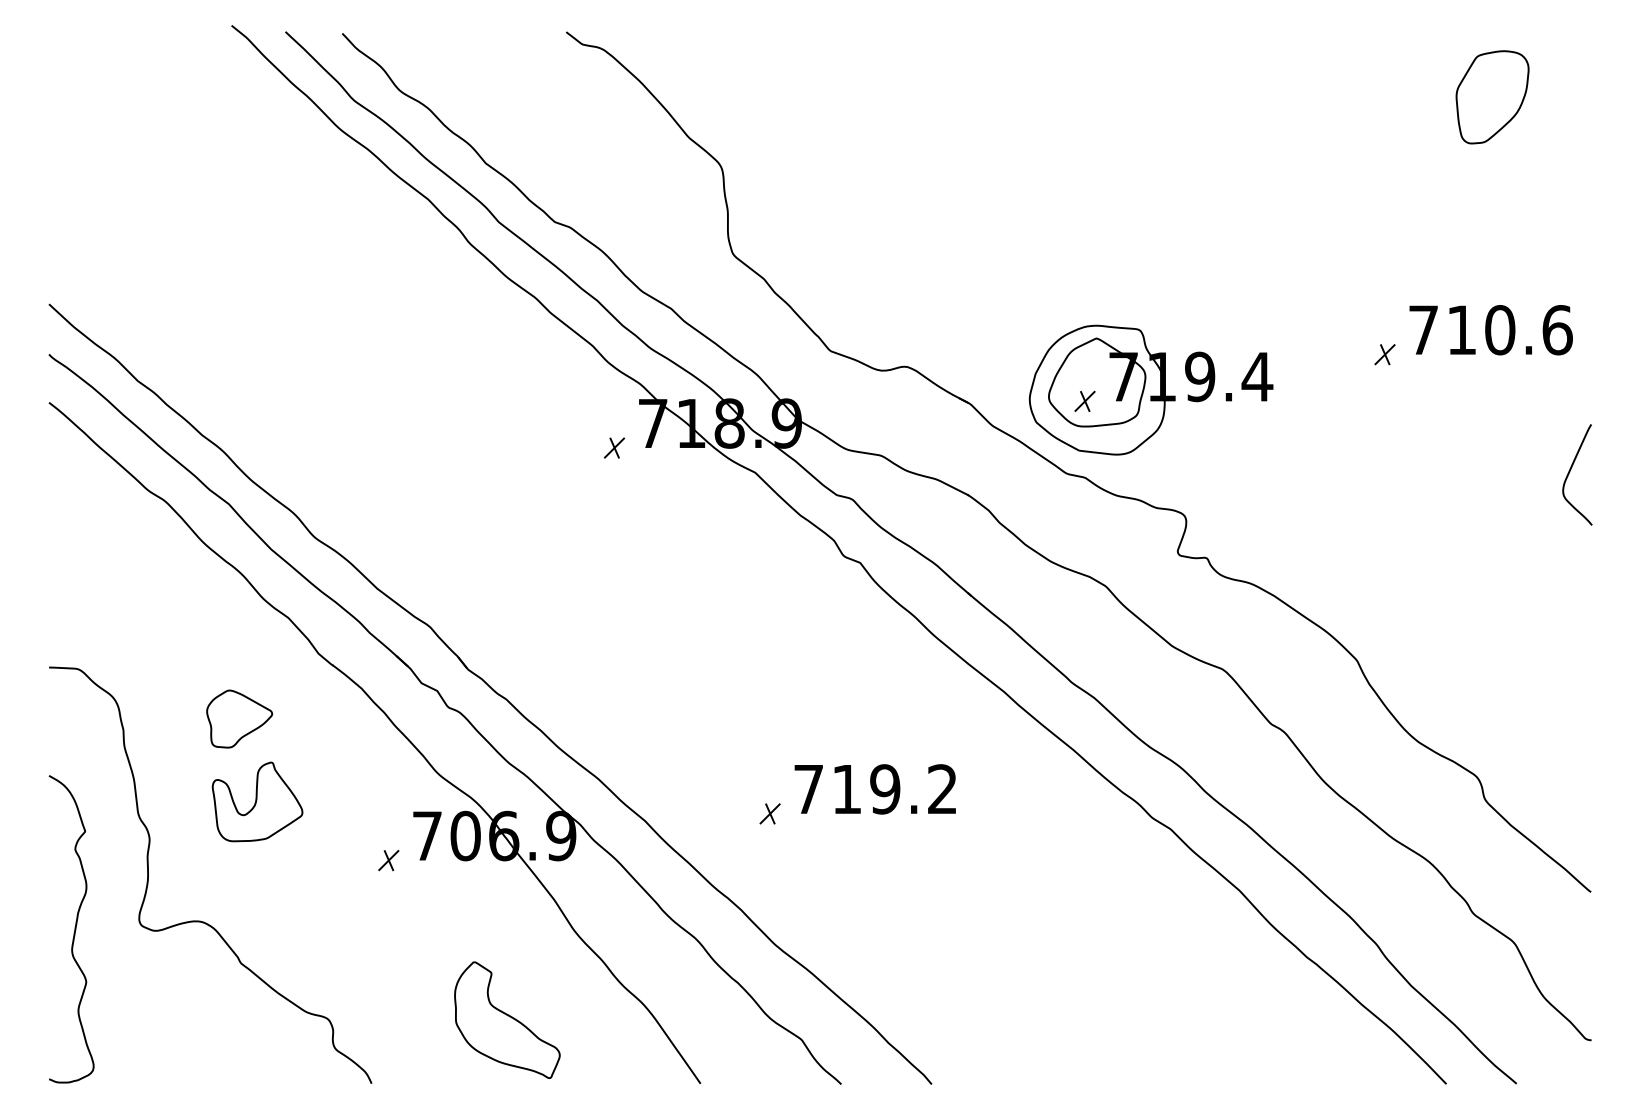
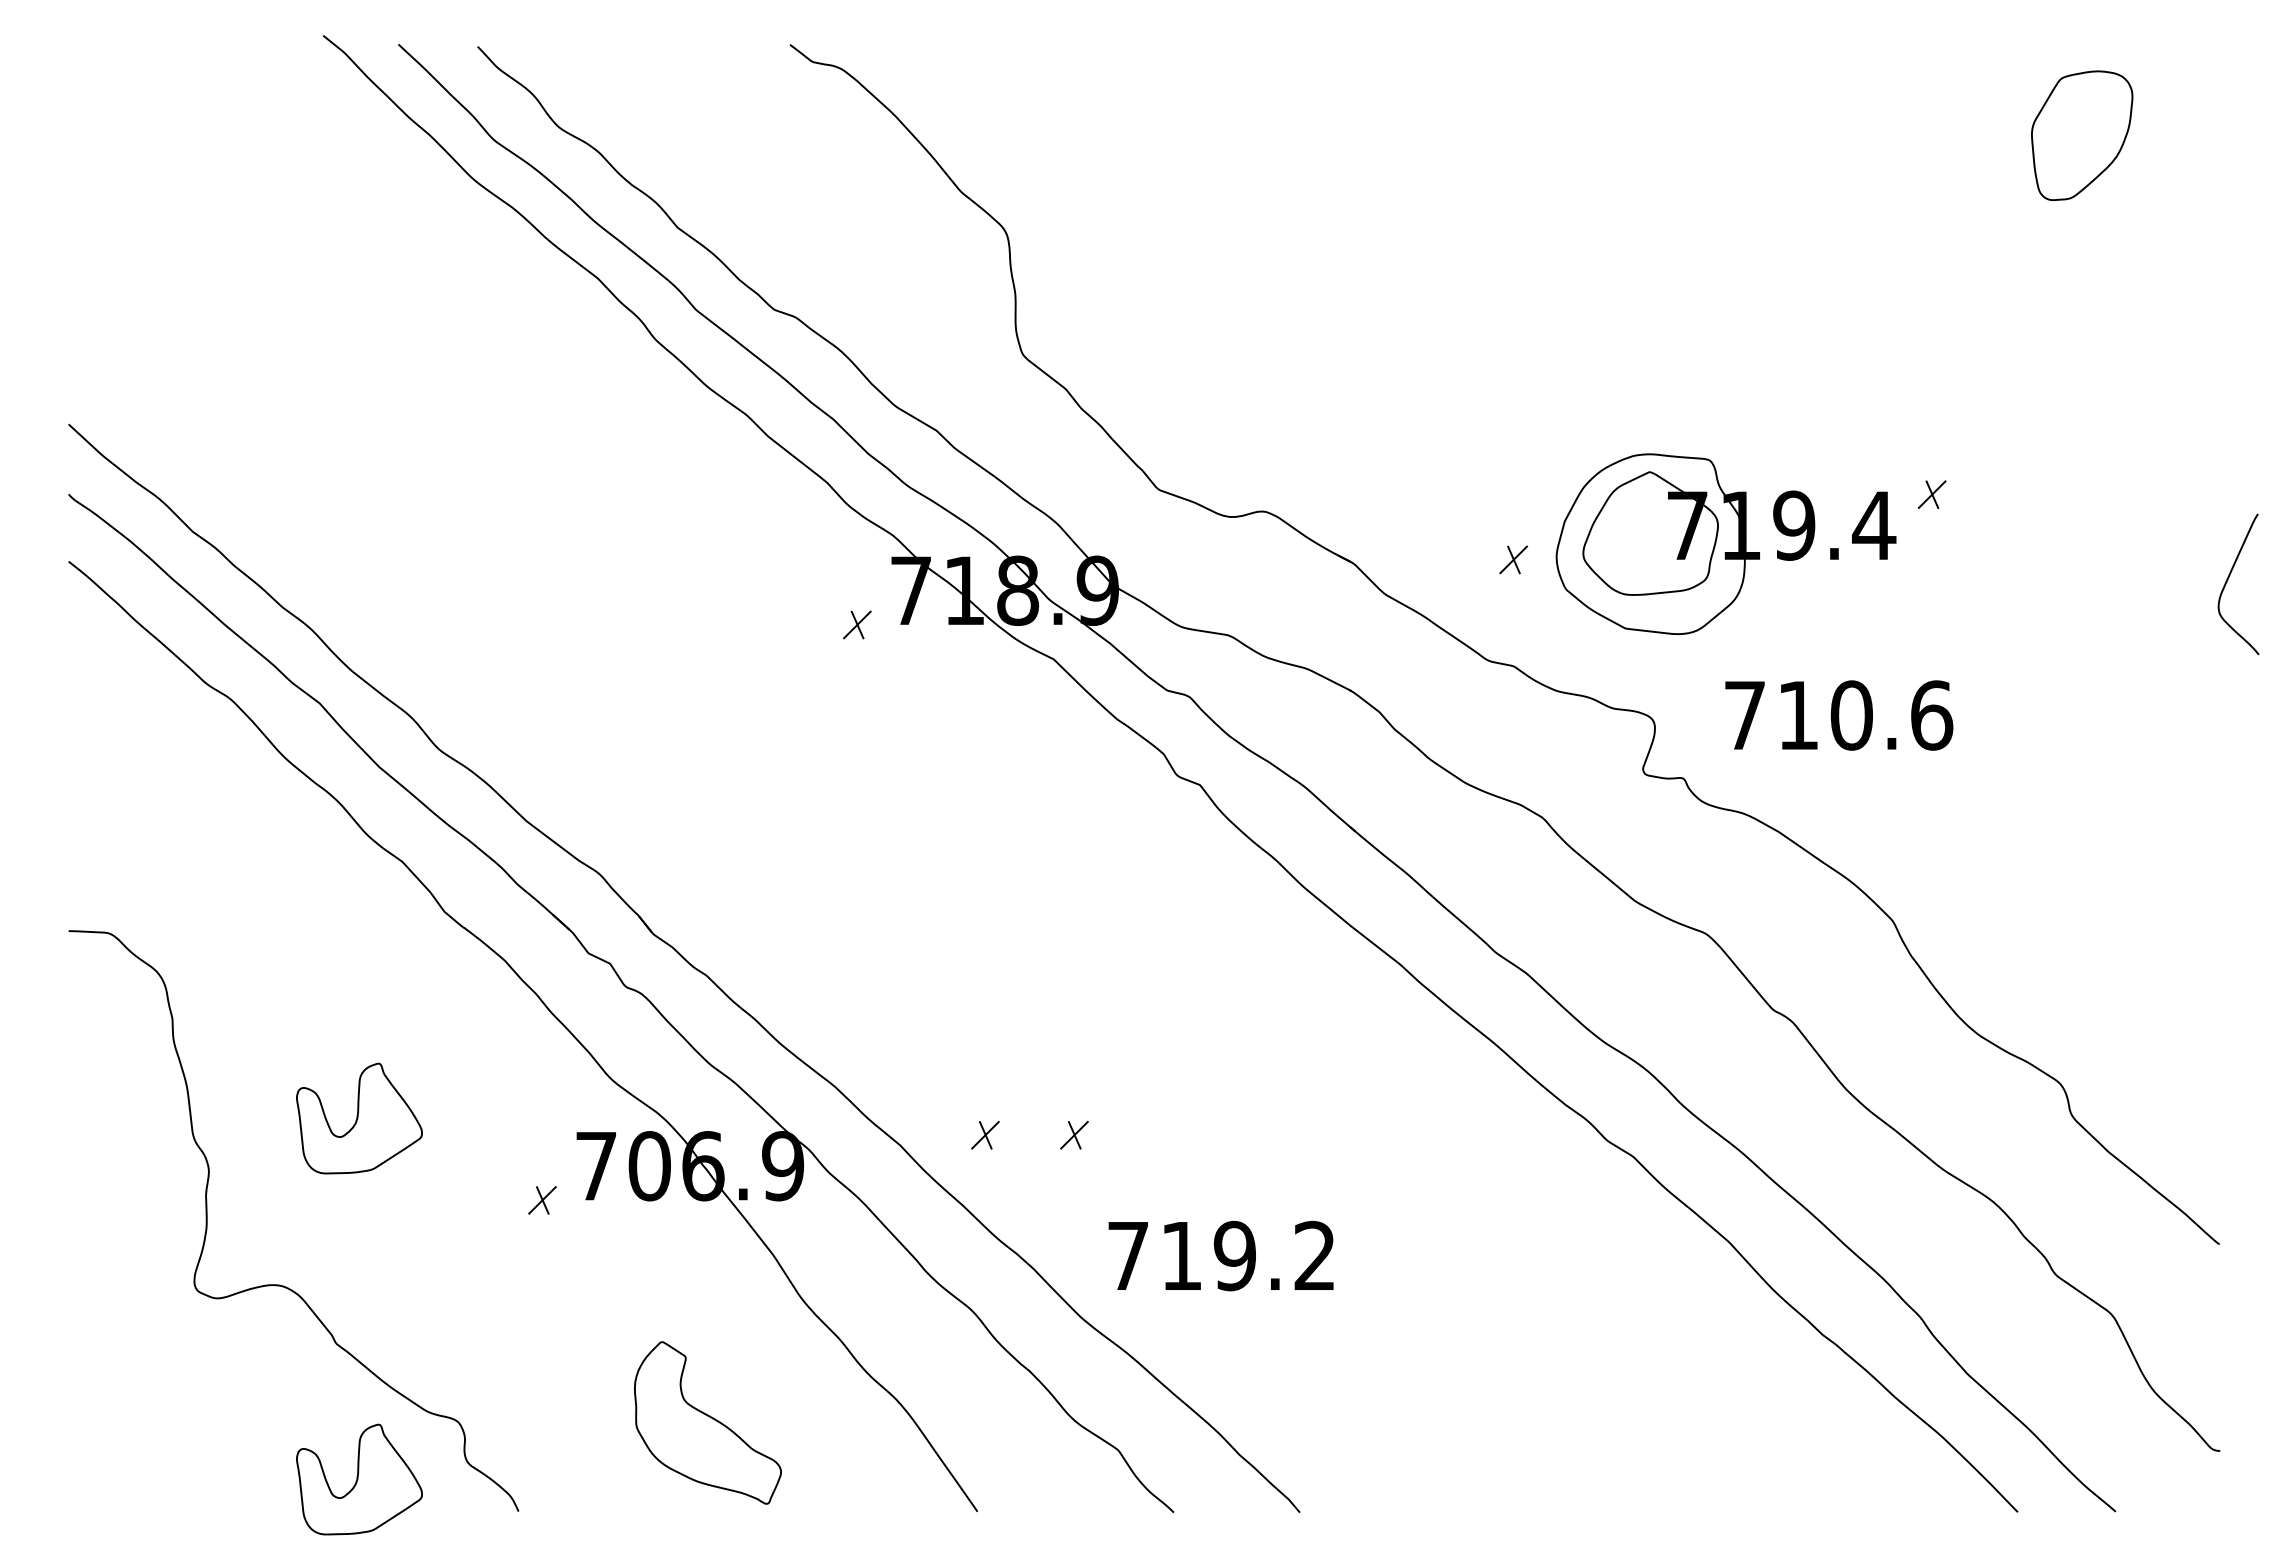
text: (1491, 330) -> (1839, 715), moved
part: (1150, 389) -> (1725, 543), moved
curve: (1570, 472) -> (2228, 580), moved
part: (239, 718) -> (334, 1002), removed
text: (874, 788) -> (1220, 1255), moved
part: (706, 813) -> (985, 1134), added
curve: (74, 928) -> (104, 1295), removed
part: (257, 1060) -> (359, 1479), added

